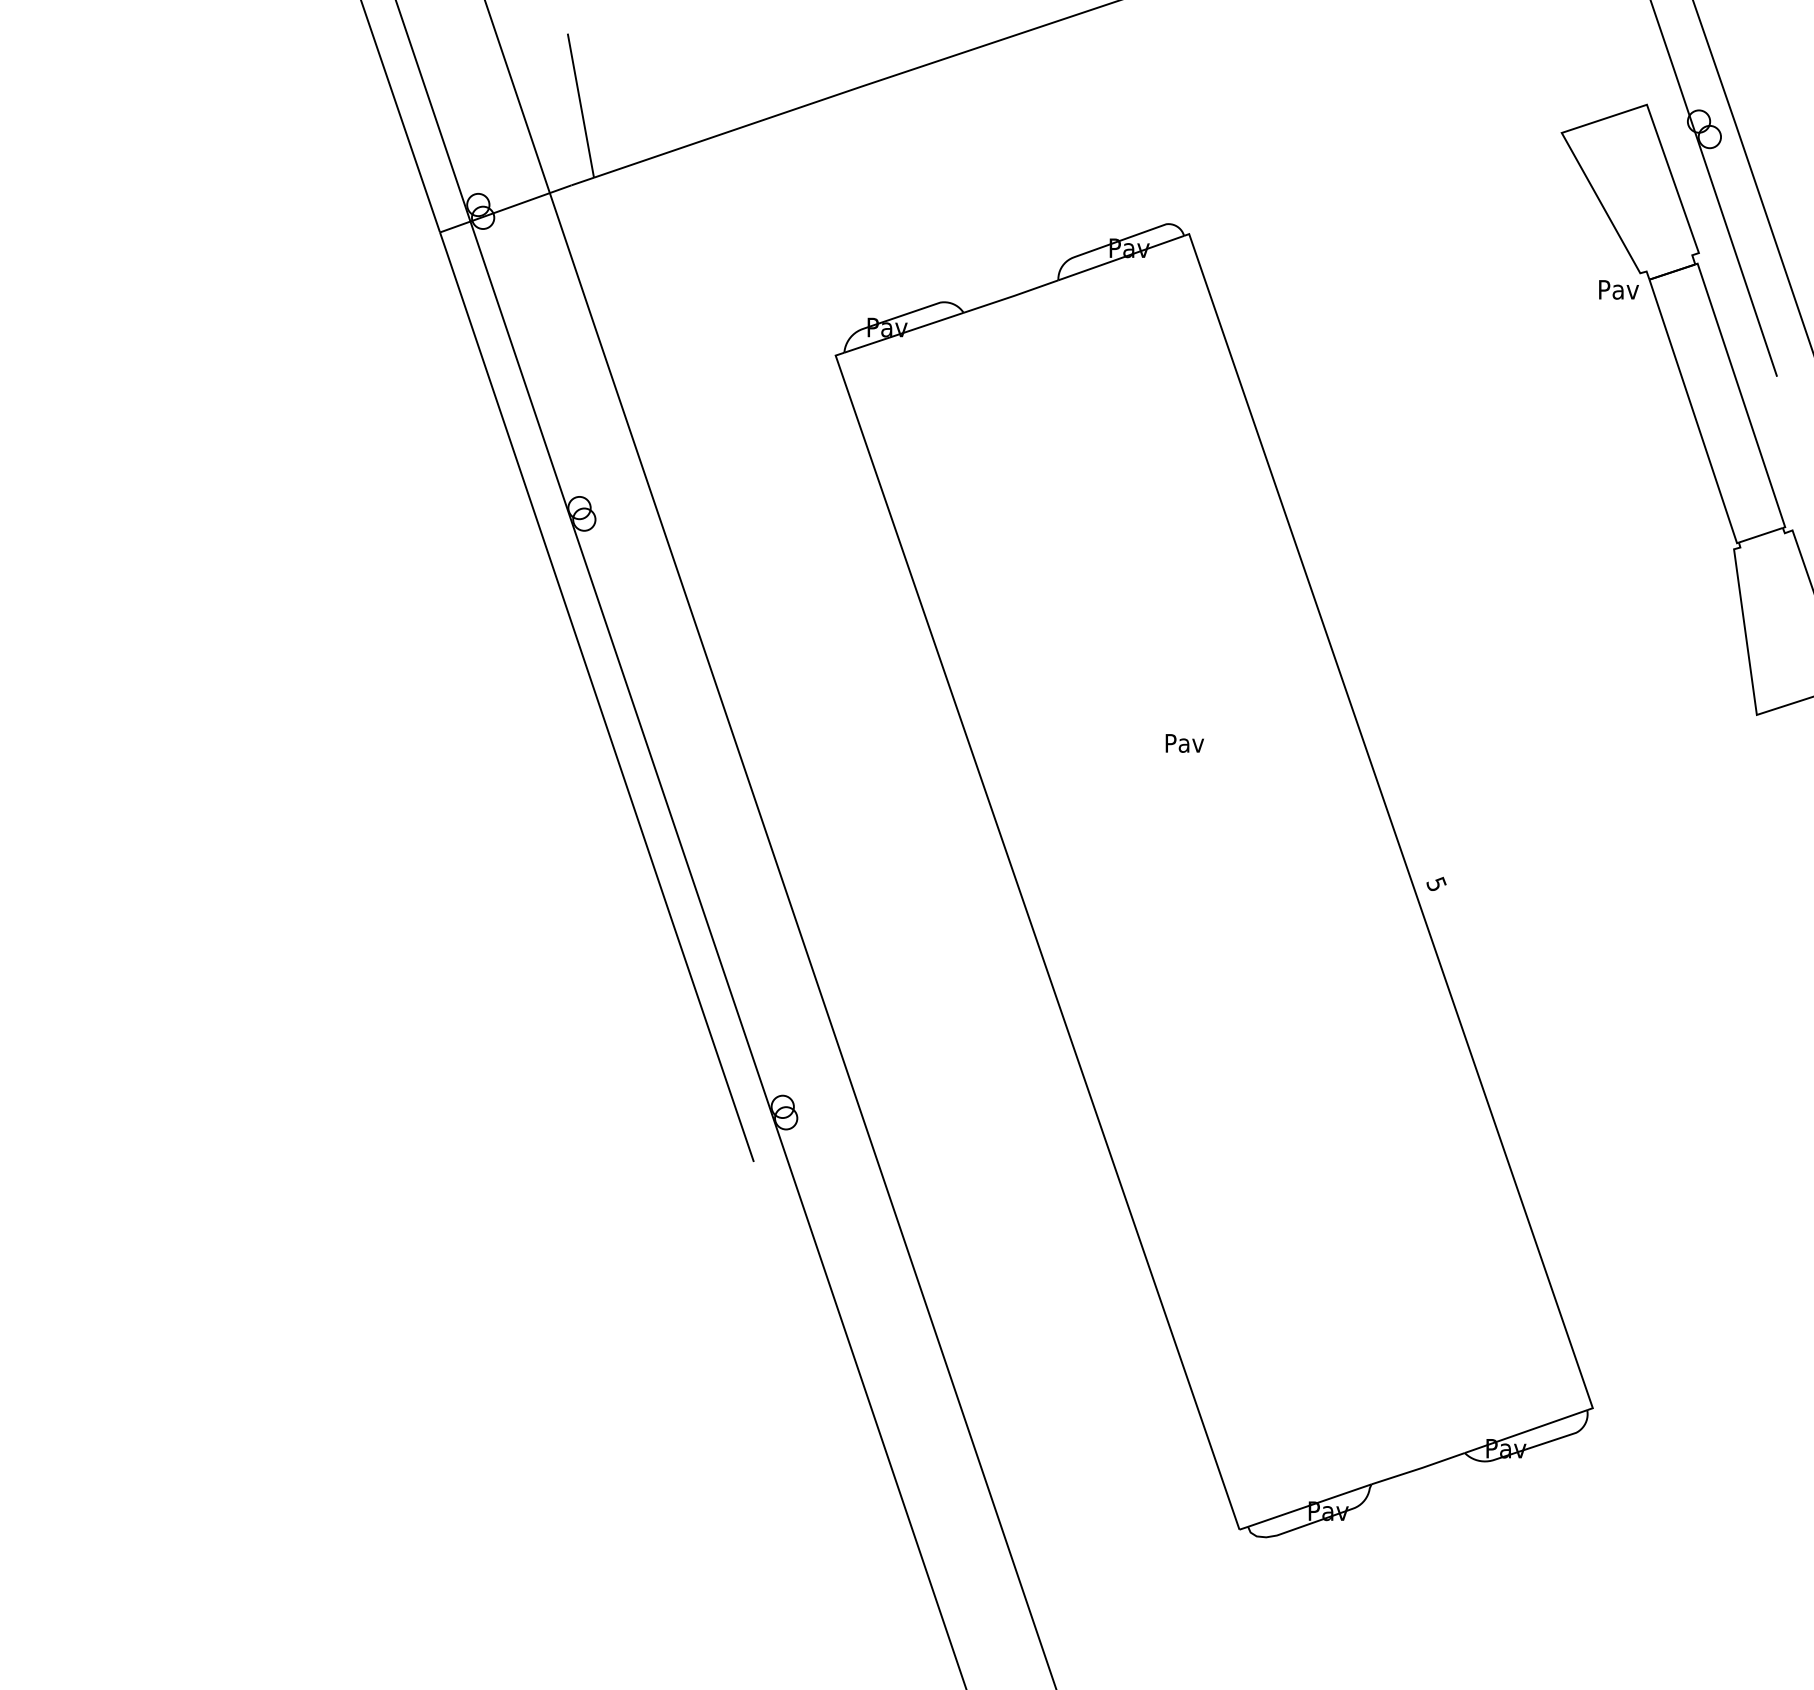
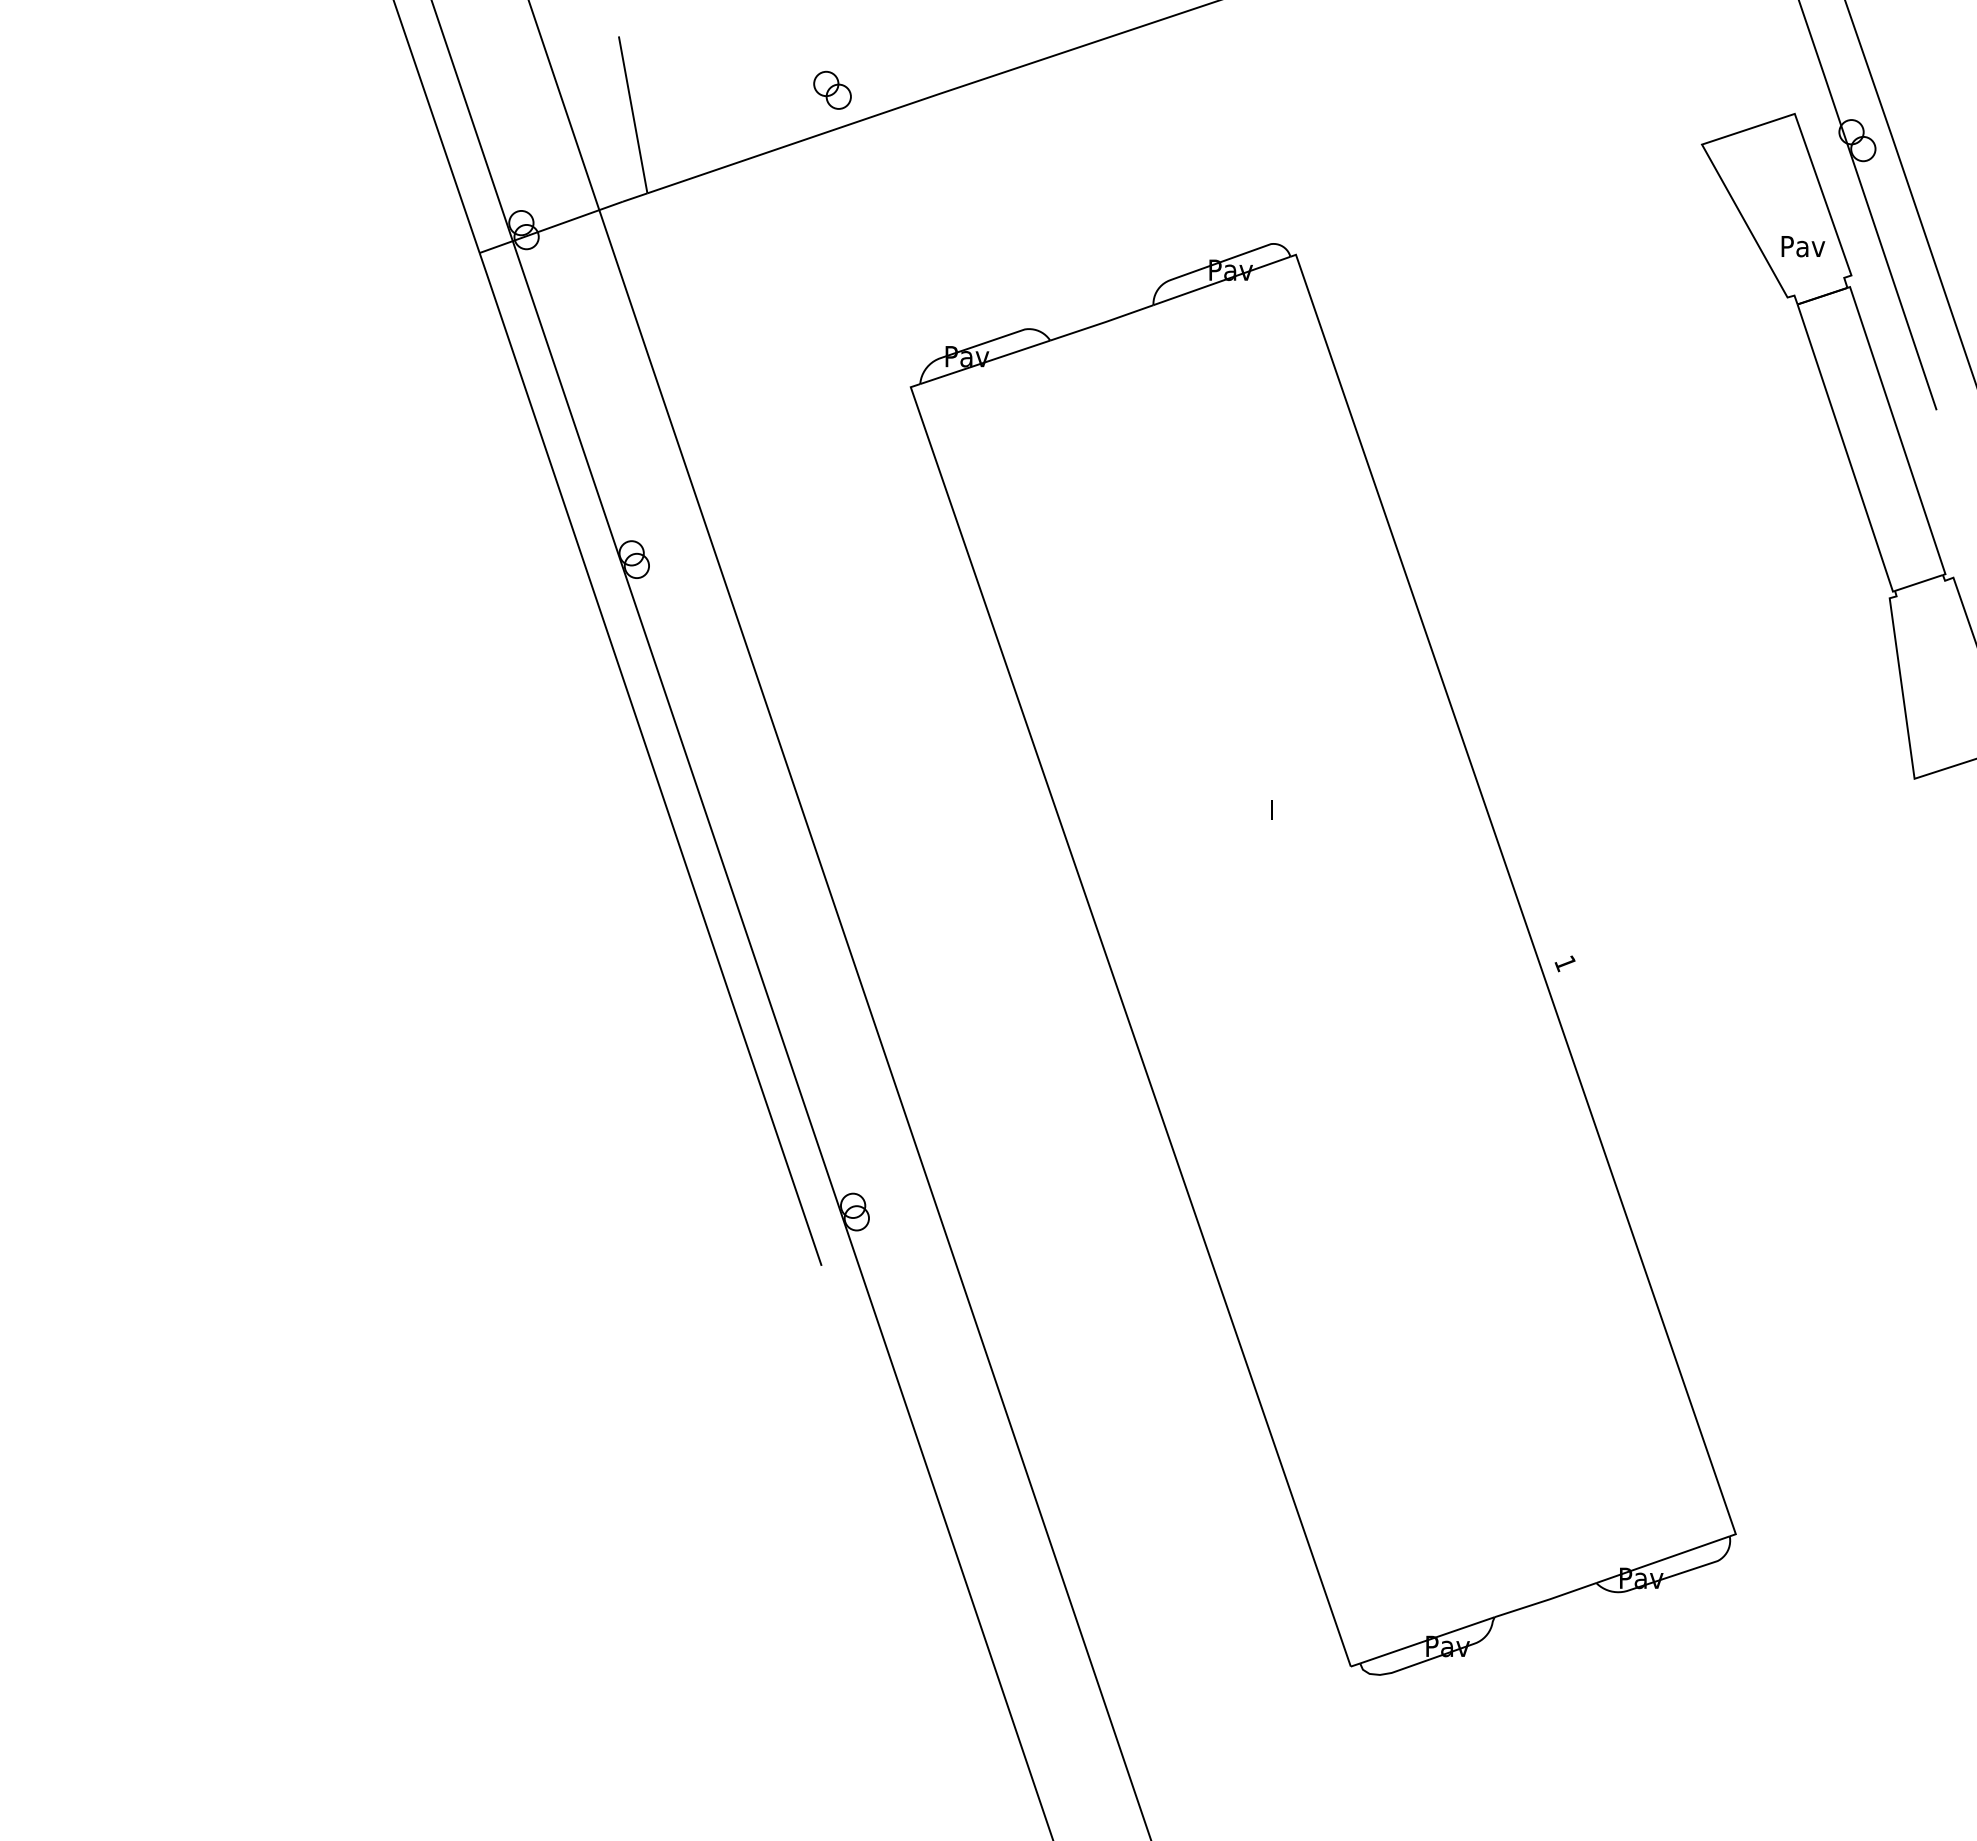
part: (763, 82) -> (832, 89), added
text: (1619, 289) -> (1803, 246), moved
text: (1185, 743) -> (1291, 809), Pav -> I
text: (1436, 884) -> (1565, 963), 5 -> 1

